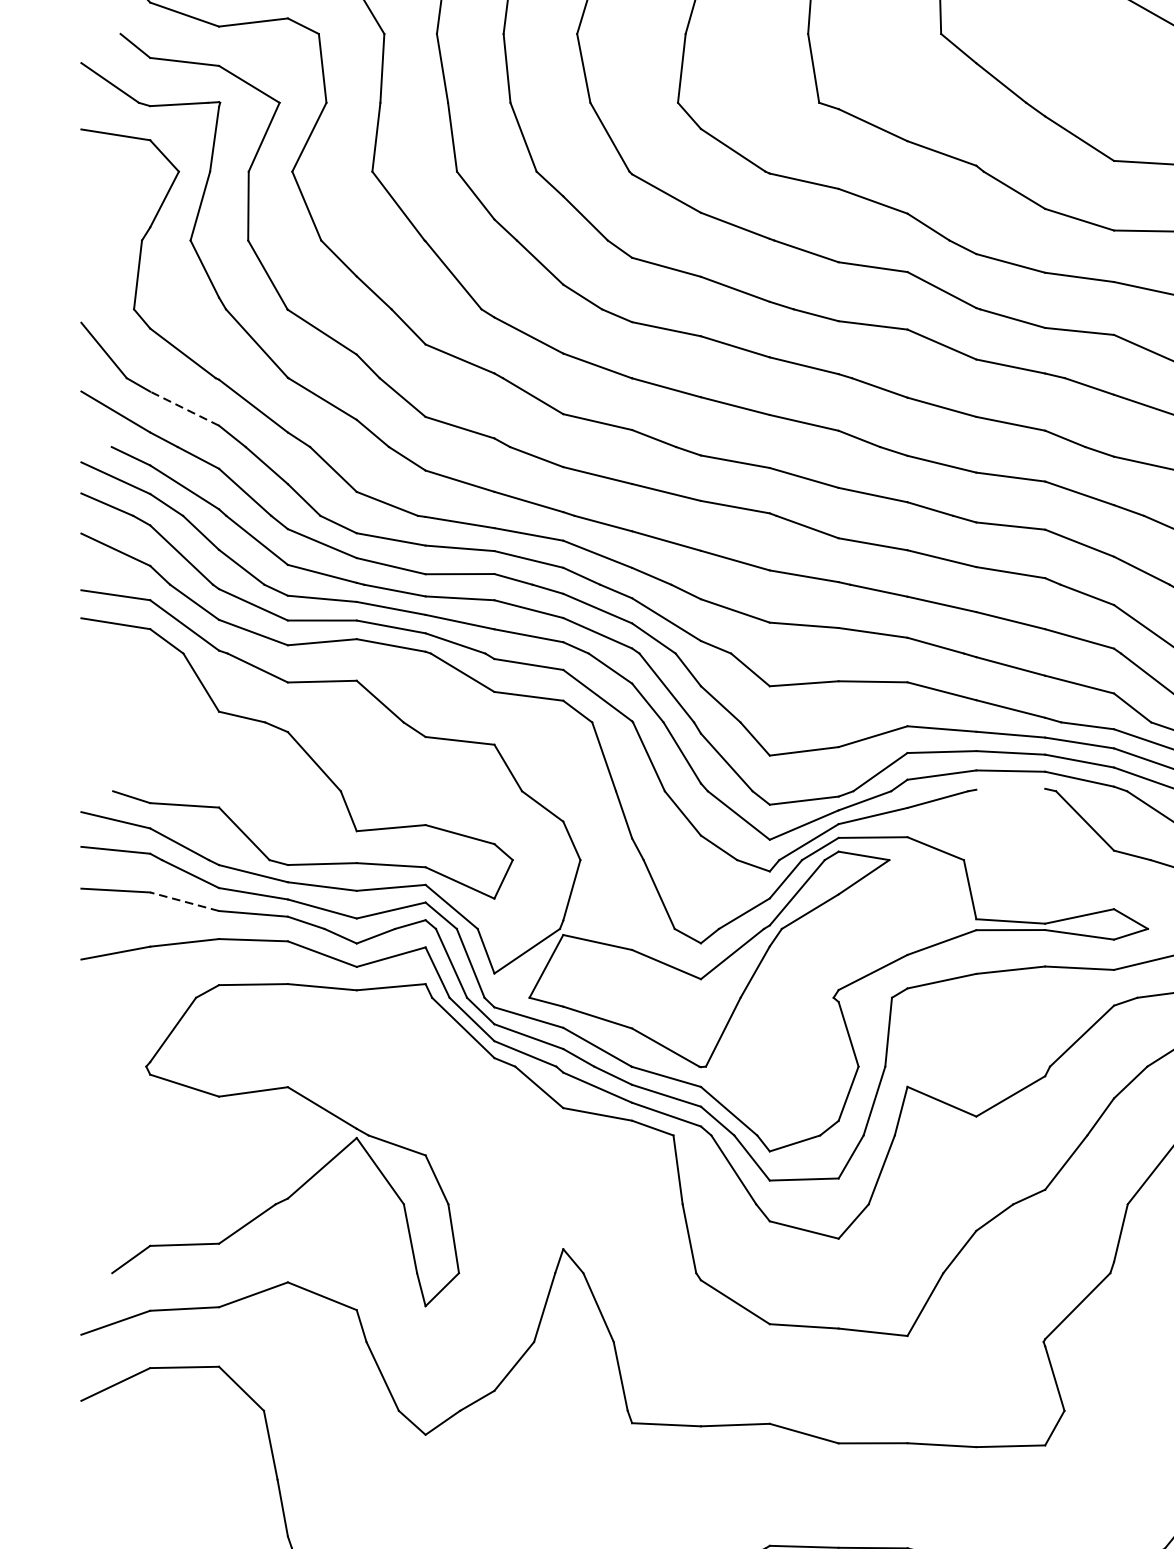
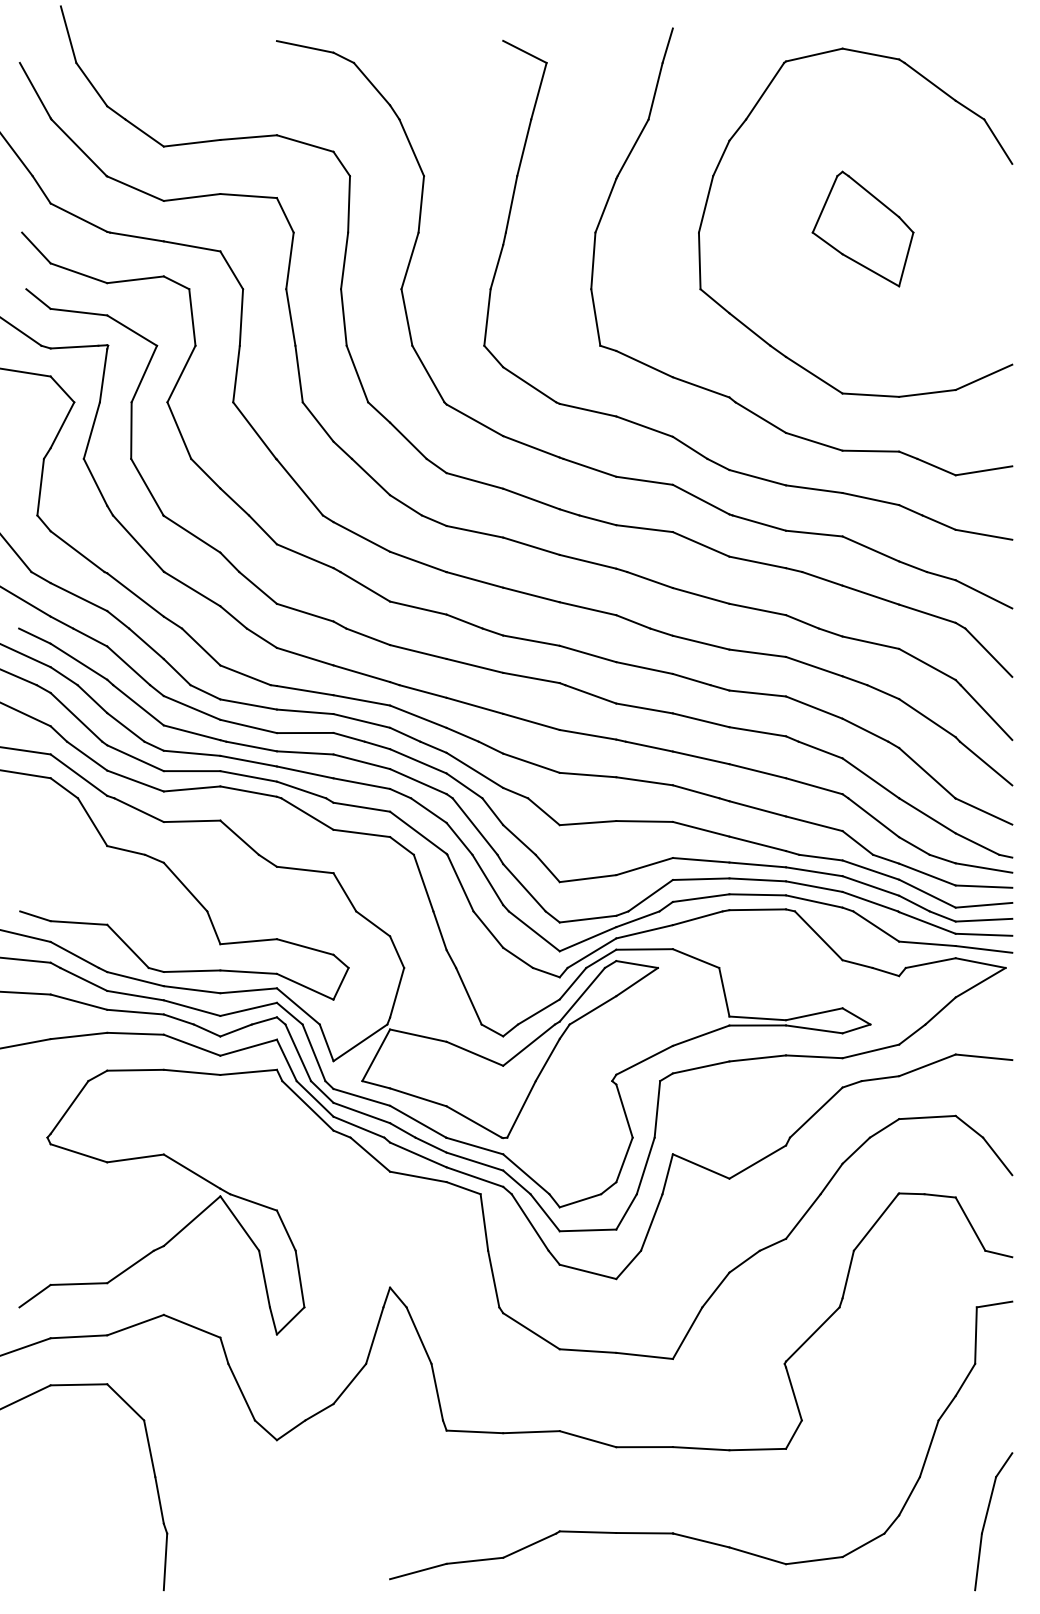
line: (184, 409) -> (78, 597), dashed -> solid
line: (1010, 788) -> (757, 909), added
line: (184, 902) -> (78, 1002), dashed -> solid

